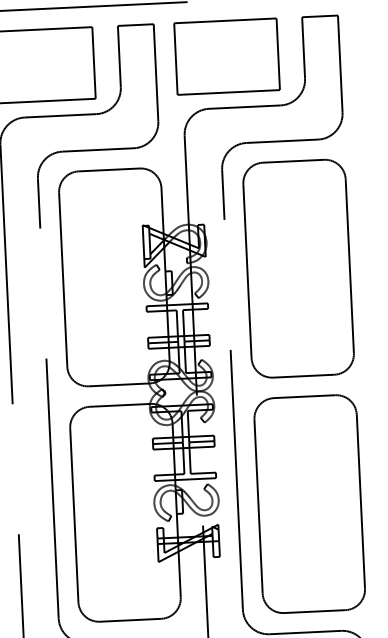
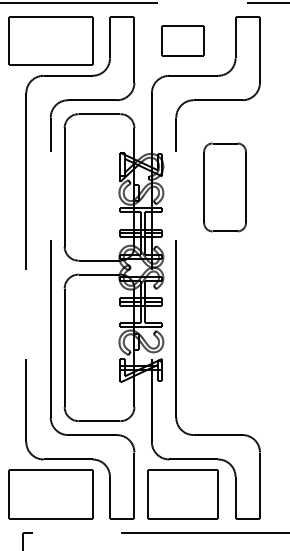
part: (225, 56) -> (182, 40), size x0.6
part: (297, 268) -> (224, 187), size x0.6
part: (308, 503) -> (224, 347), removed

